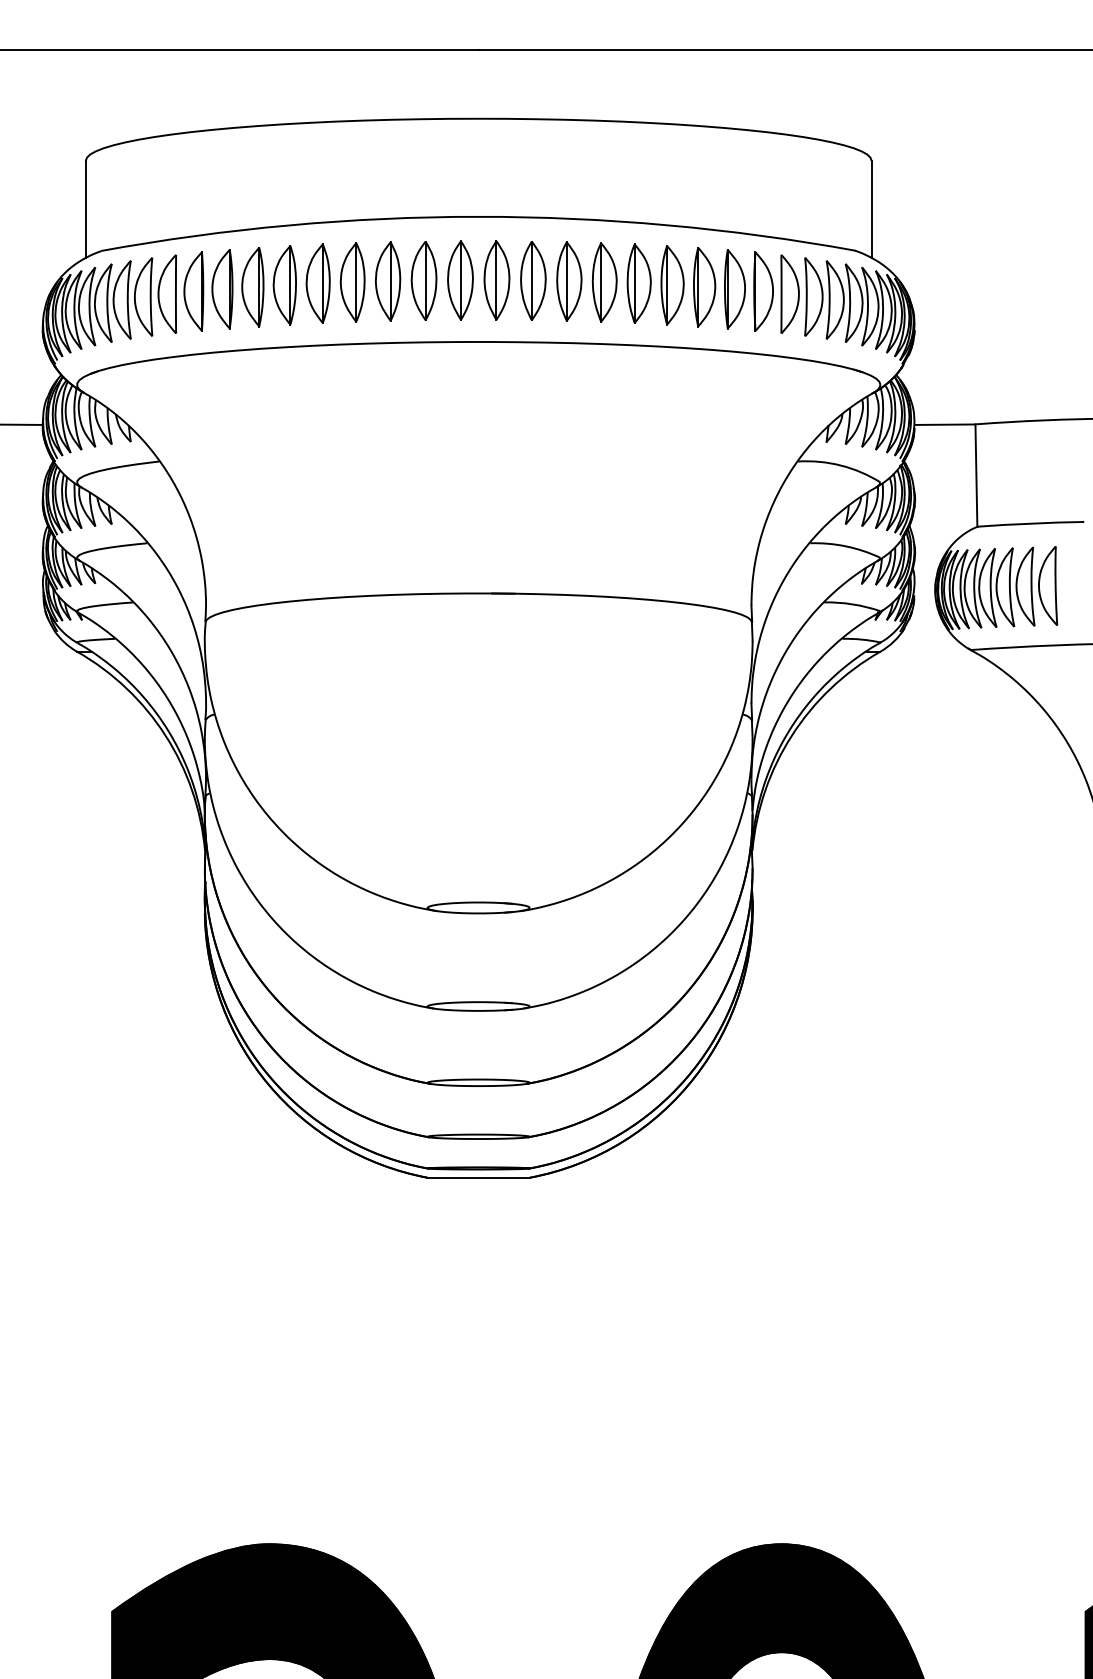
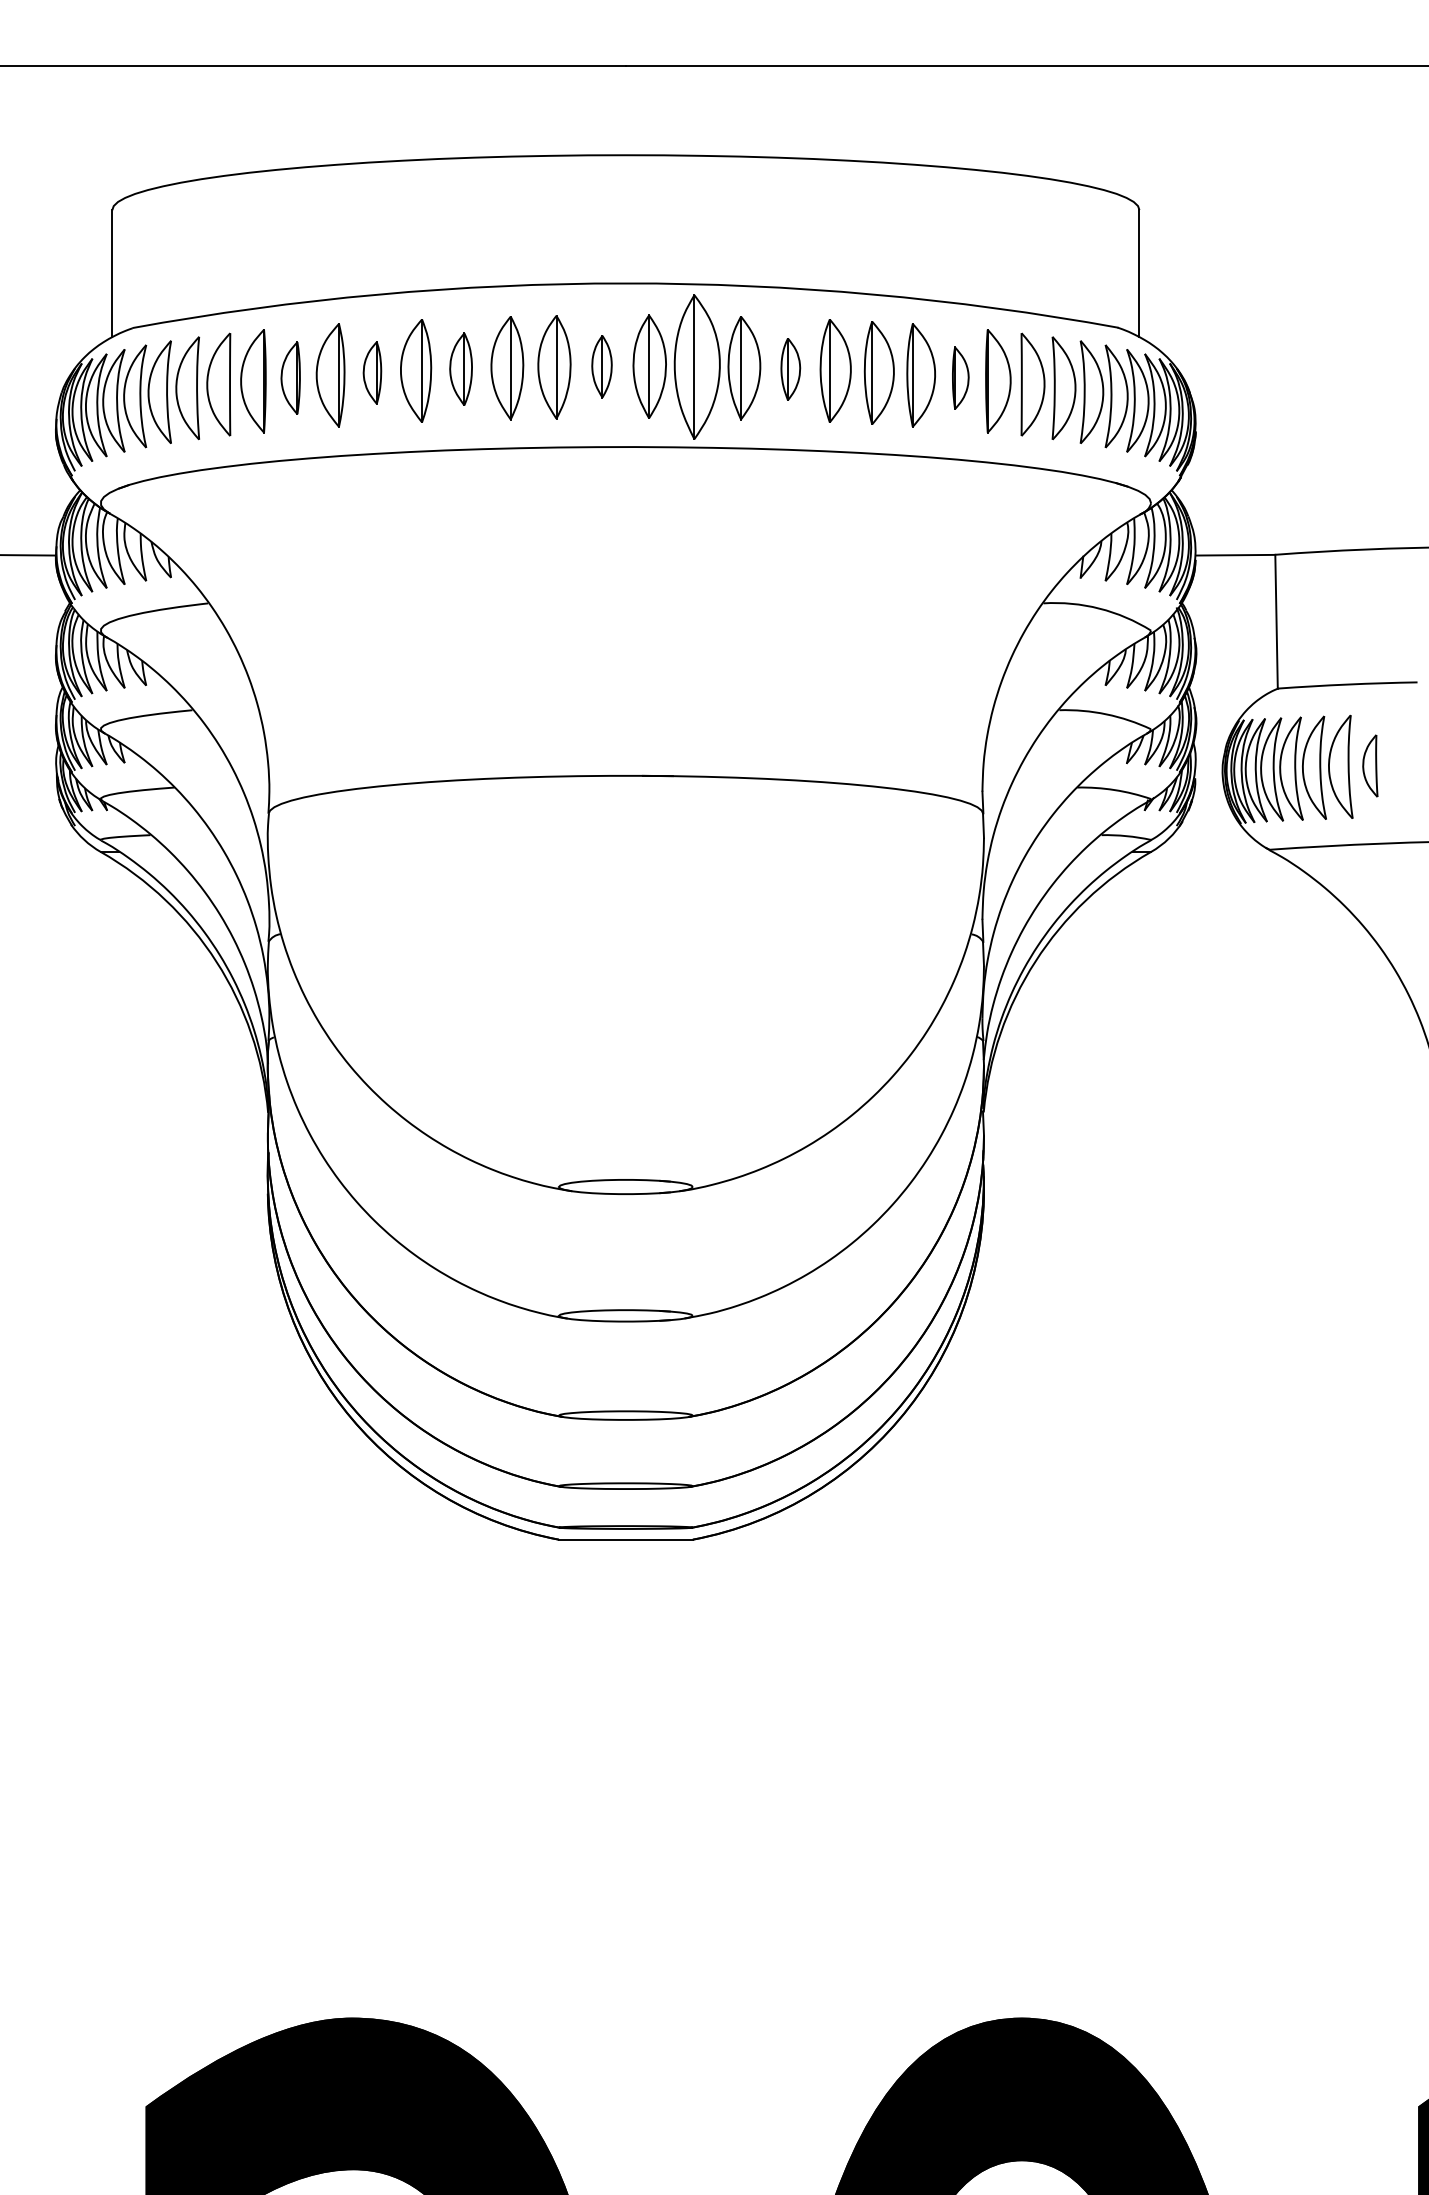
part: (460, 280) -> (601, 366), size x0.6
part: (533, 281) -> (697, 367), size x1.4
part: (352, 282) -> (460, 369), size x0.7
part: (604, 282) -> (790, 369), size x0.6
part: (284, 284) -> (372, 372), size x0.6
part: (222, 289) -> (290, 378), size x0.7
part: (734, 289) -> (960, 378), size x0.6
part: (1048, 585) -> (1370, 765), size x0.6

